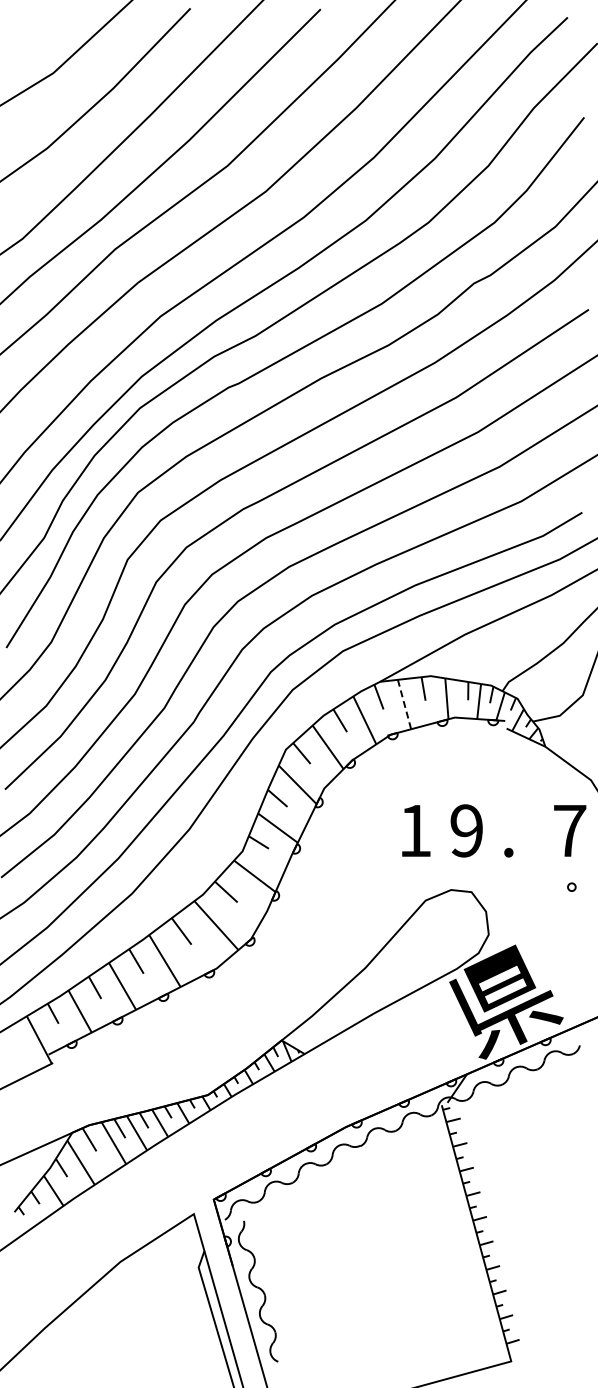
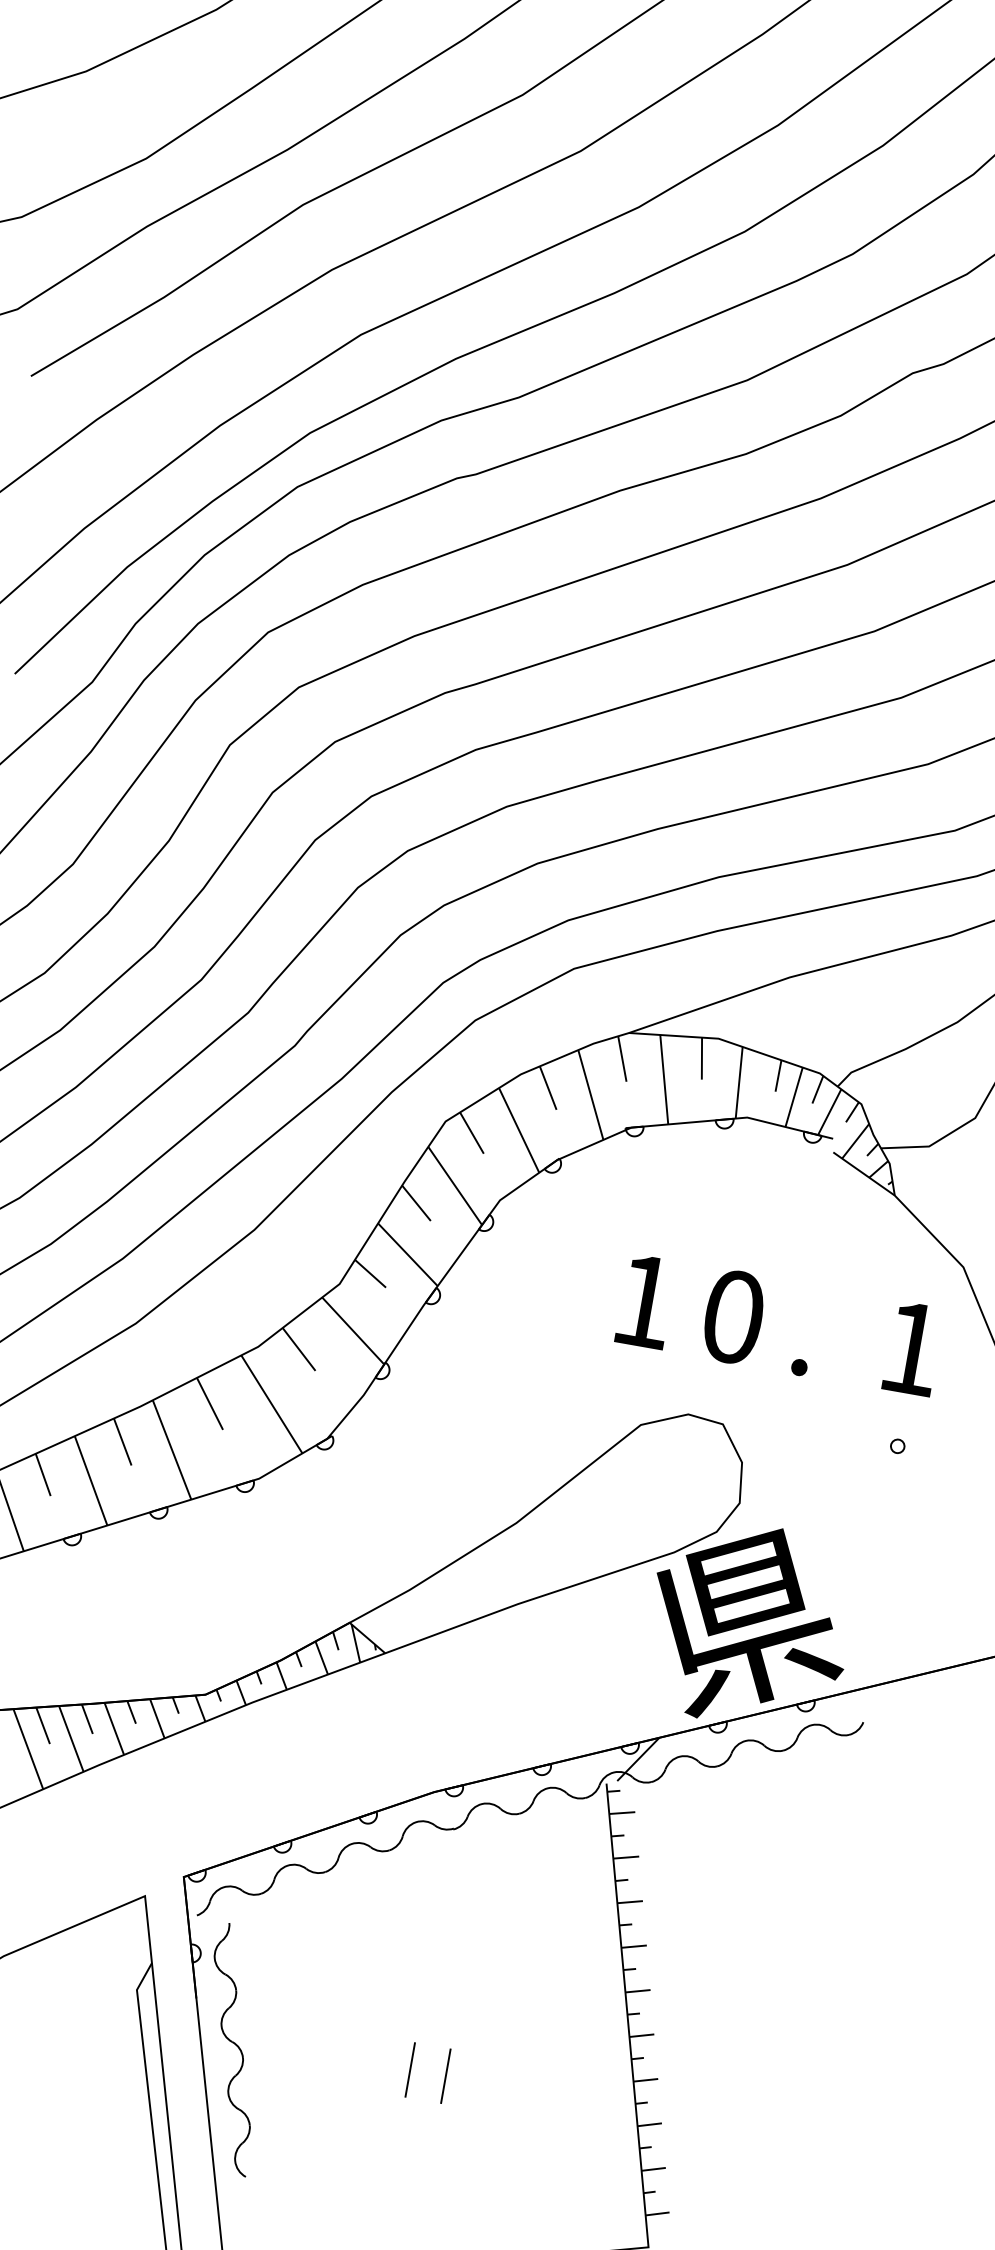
line: (404, 704) -> (664, 1079), dashed -> solid
text: (466, 830) -> (732, 1316), 9 -> 0
text: (570, 830) -> (912, 1347), 7 -> 1
line: (359, 1284) -> (409, 2068), added
line: (380, 1284) -> (446, 2074), added

